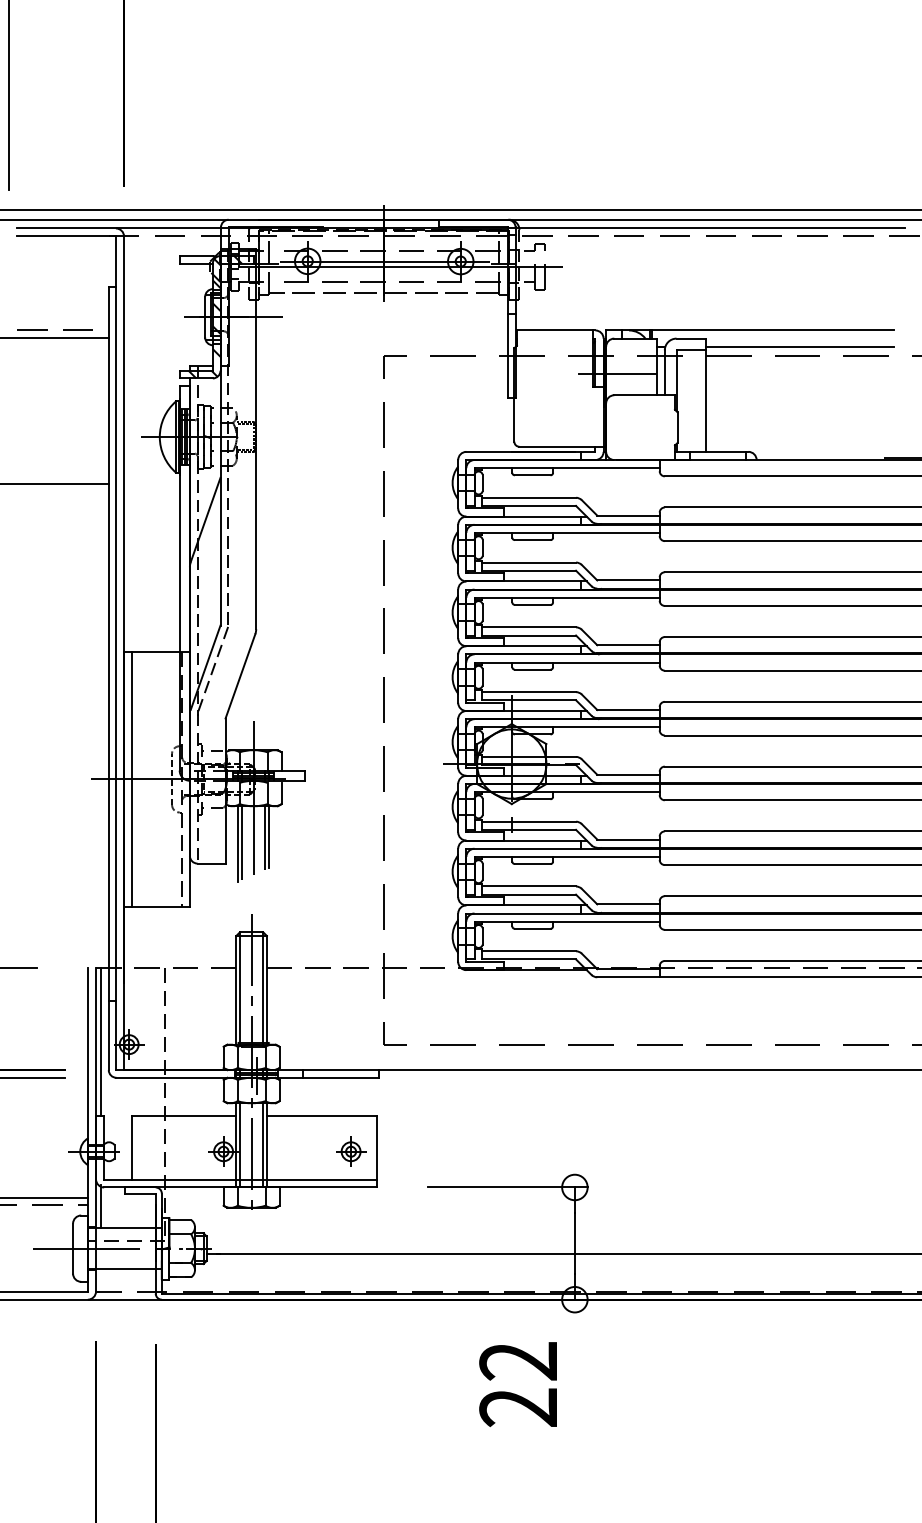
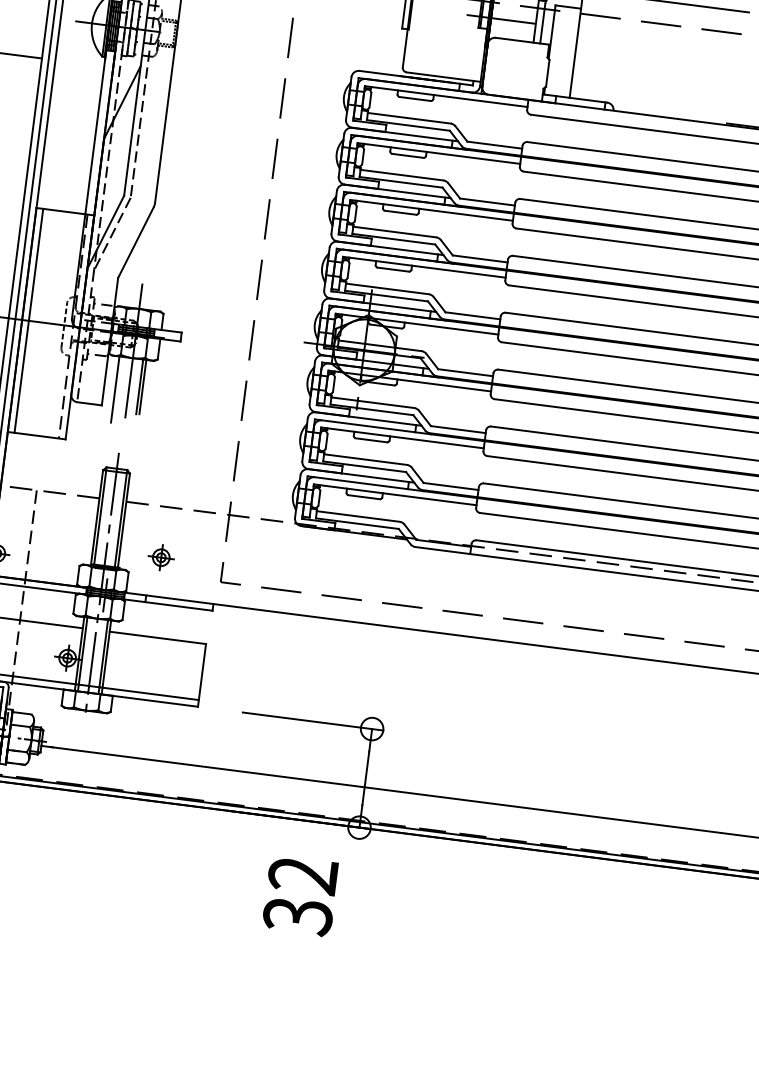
line: (799, 346) -> (663, 15), removed
line: (241, 842) -> (118, 388), removed
part: (351, 1151) -> (161, 557), moved
text: (518, 1407) -> (297, 915), 22 -> 32

